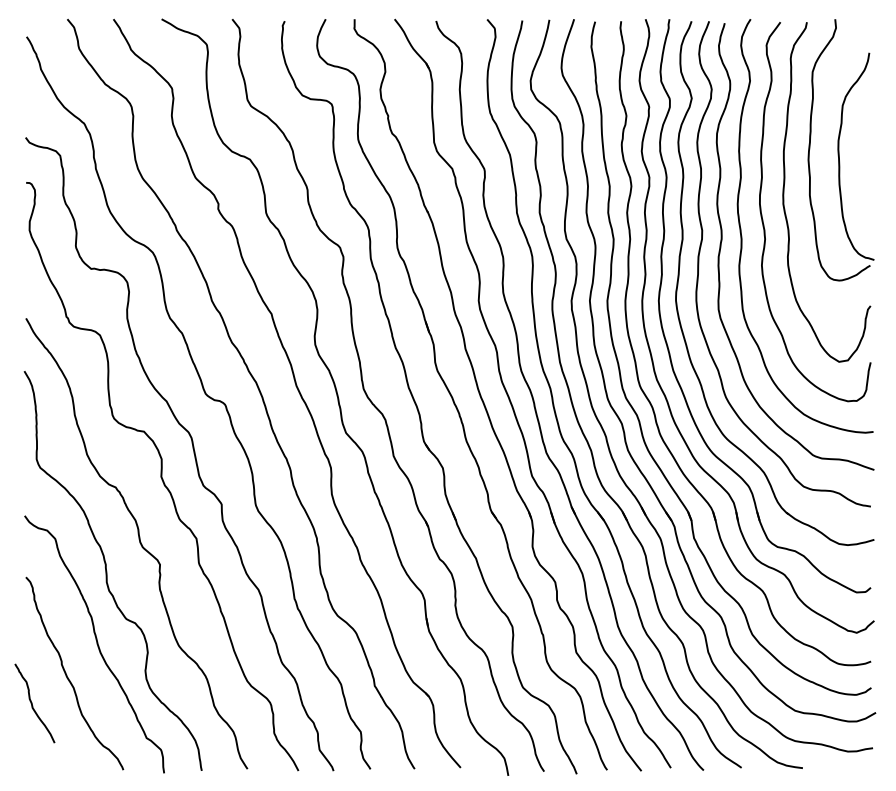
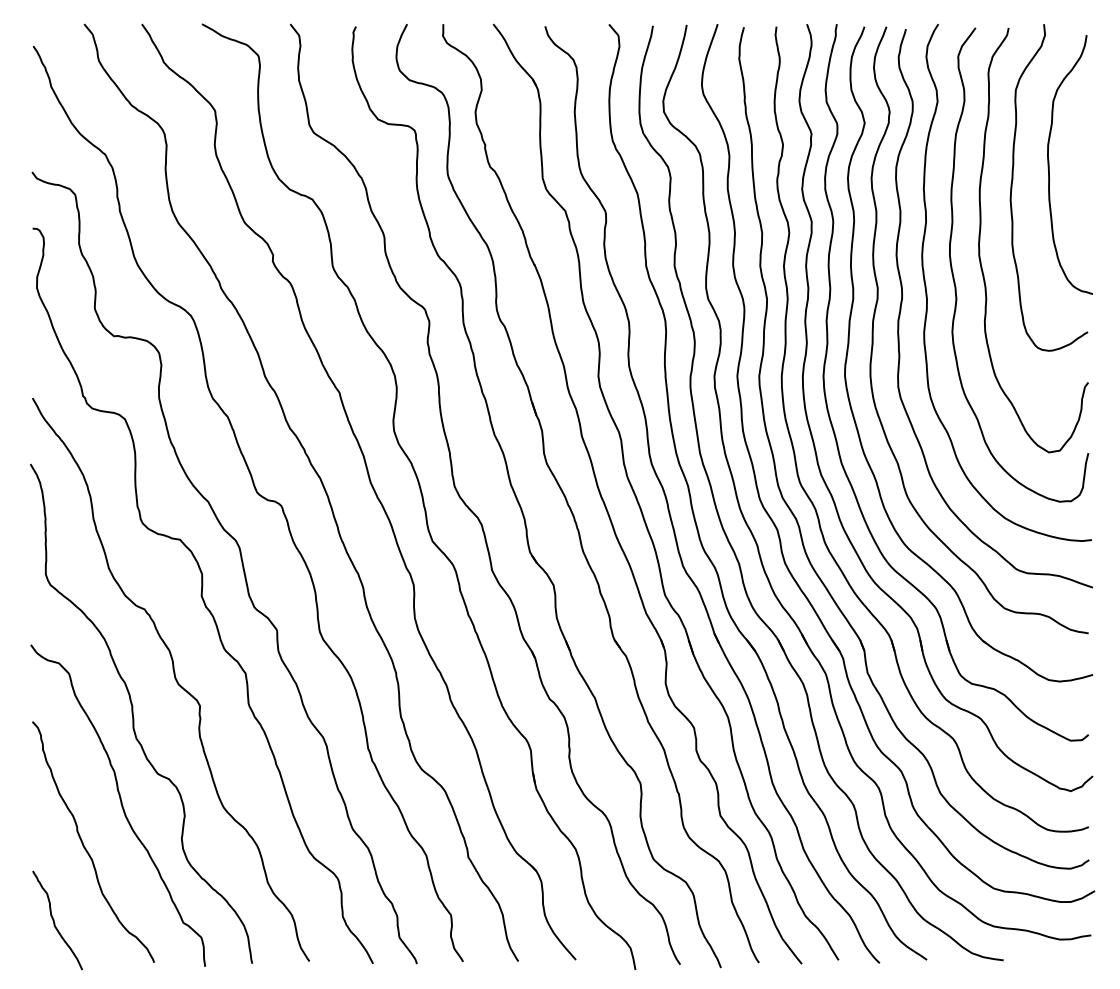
curve: (839, 156) -> (1049, 164), moved
curve: (32, 703) -> (54, 920), moved

